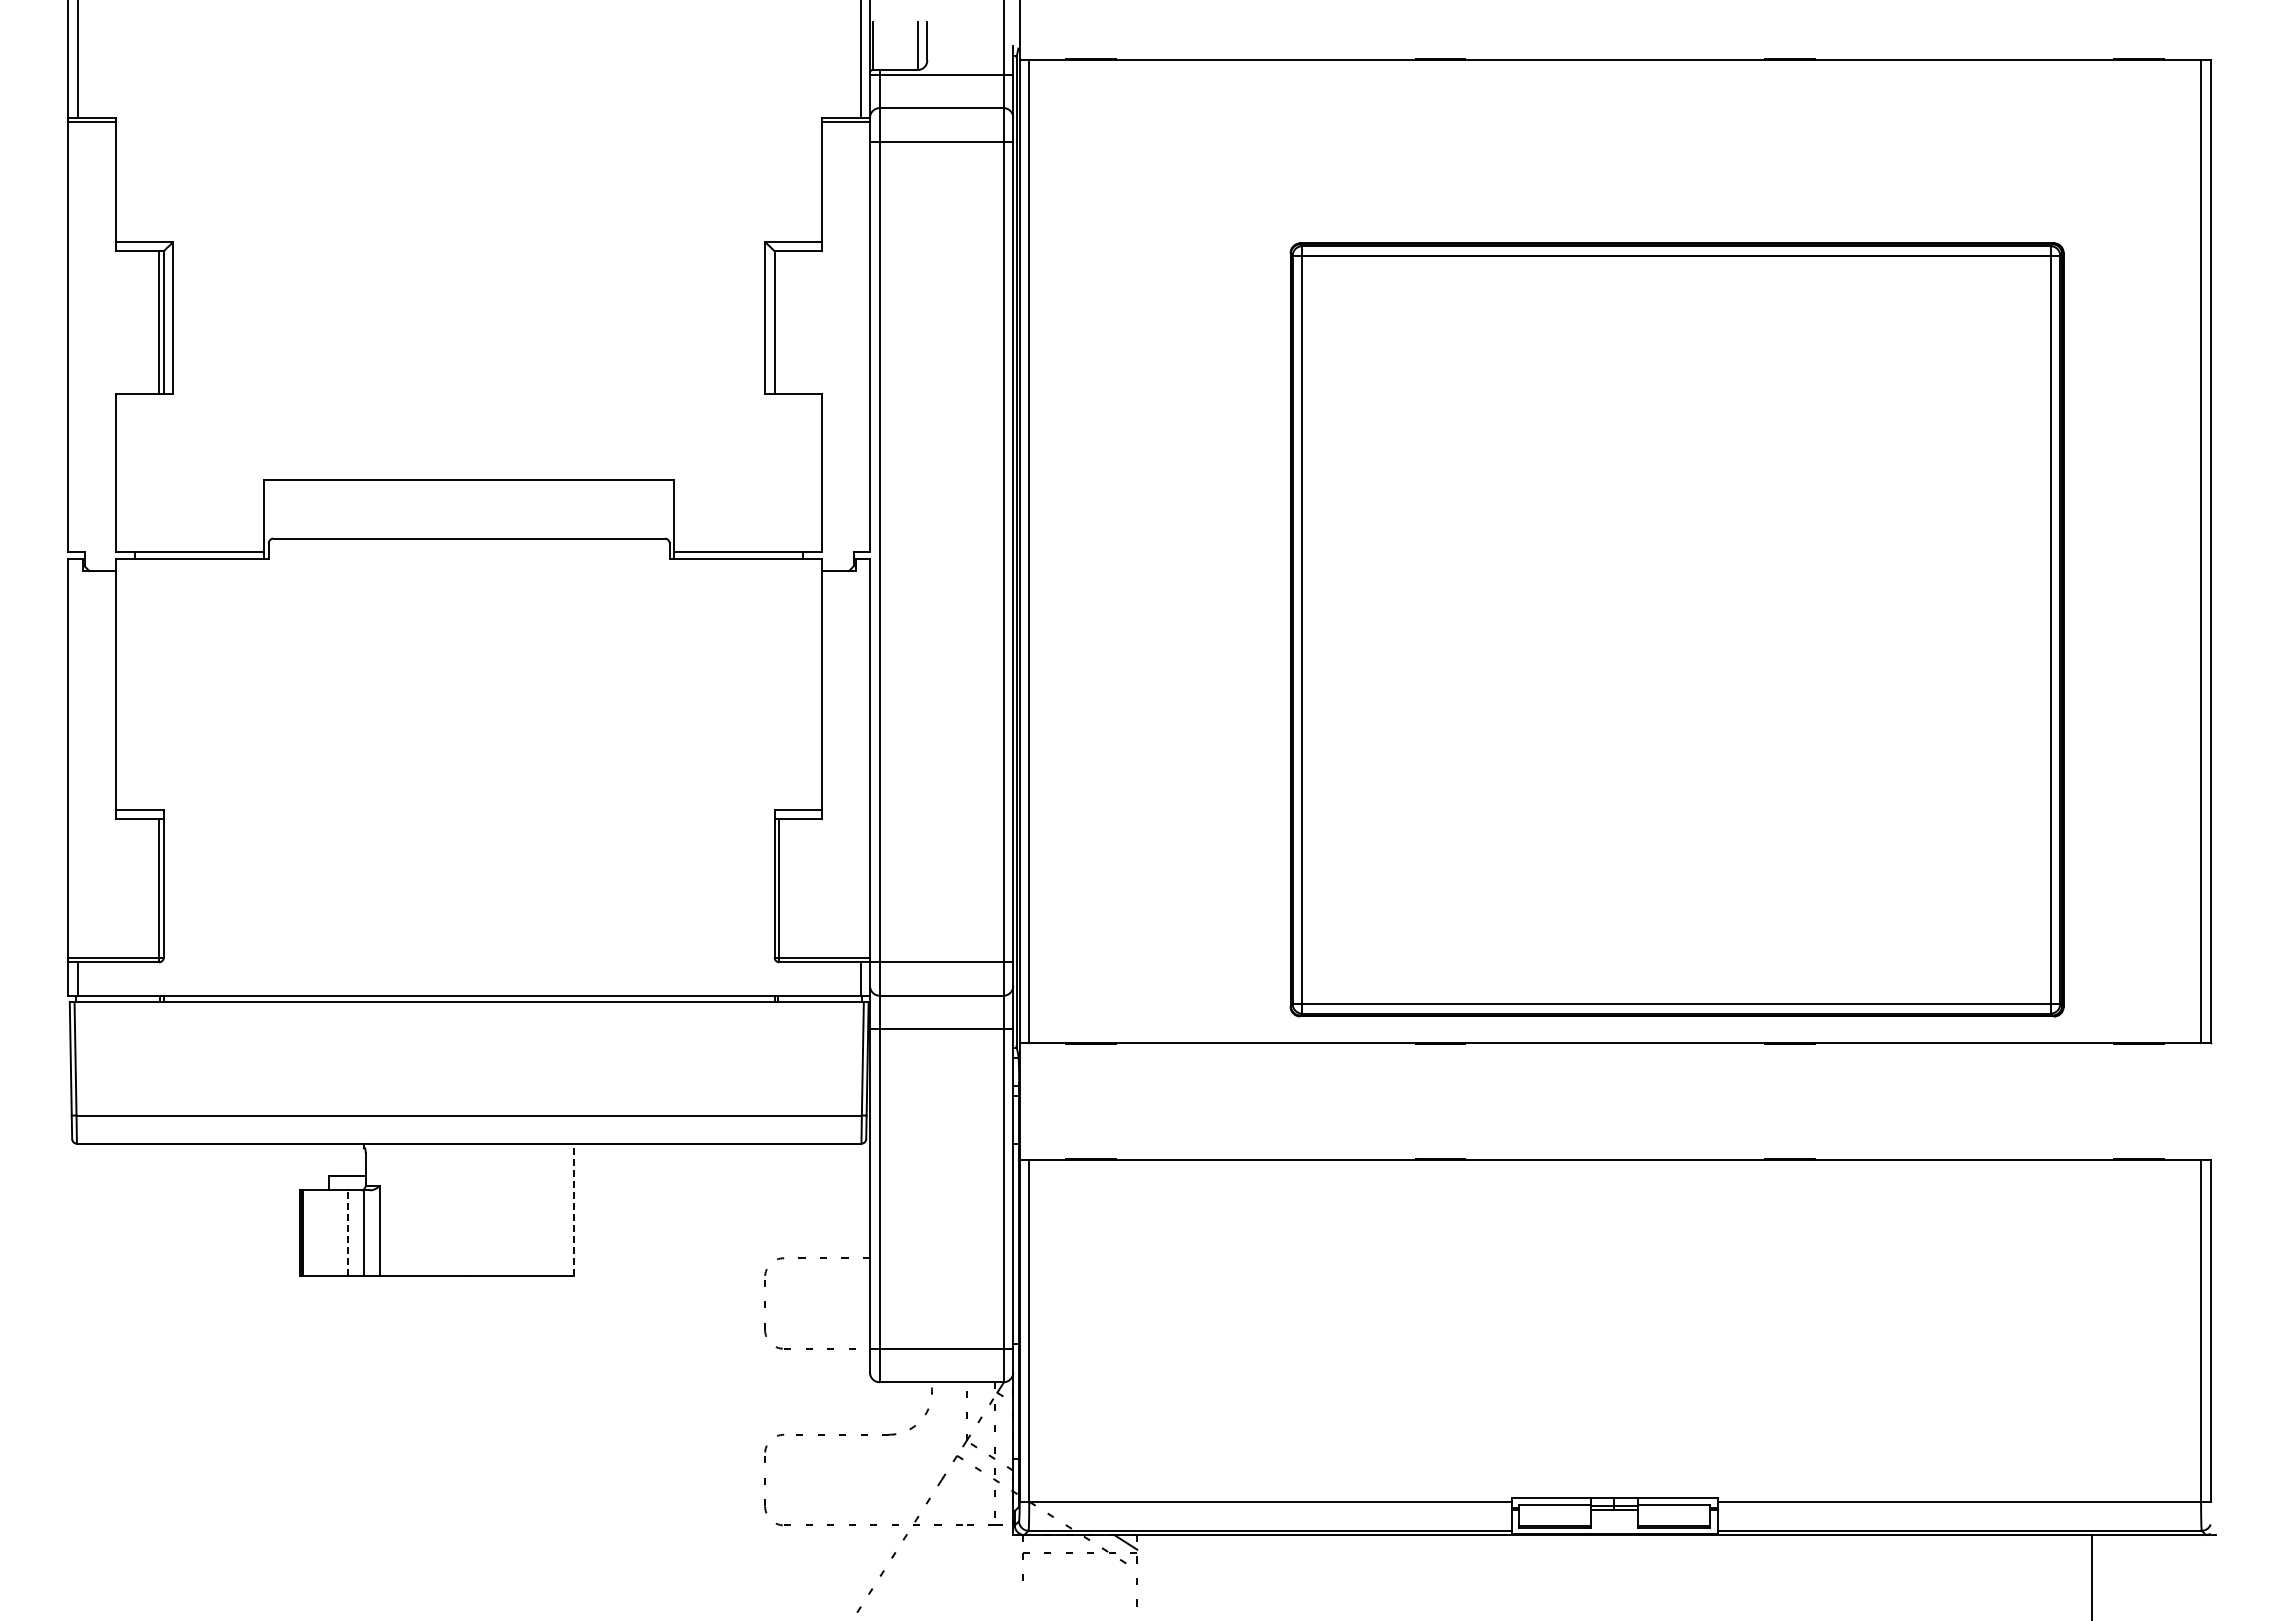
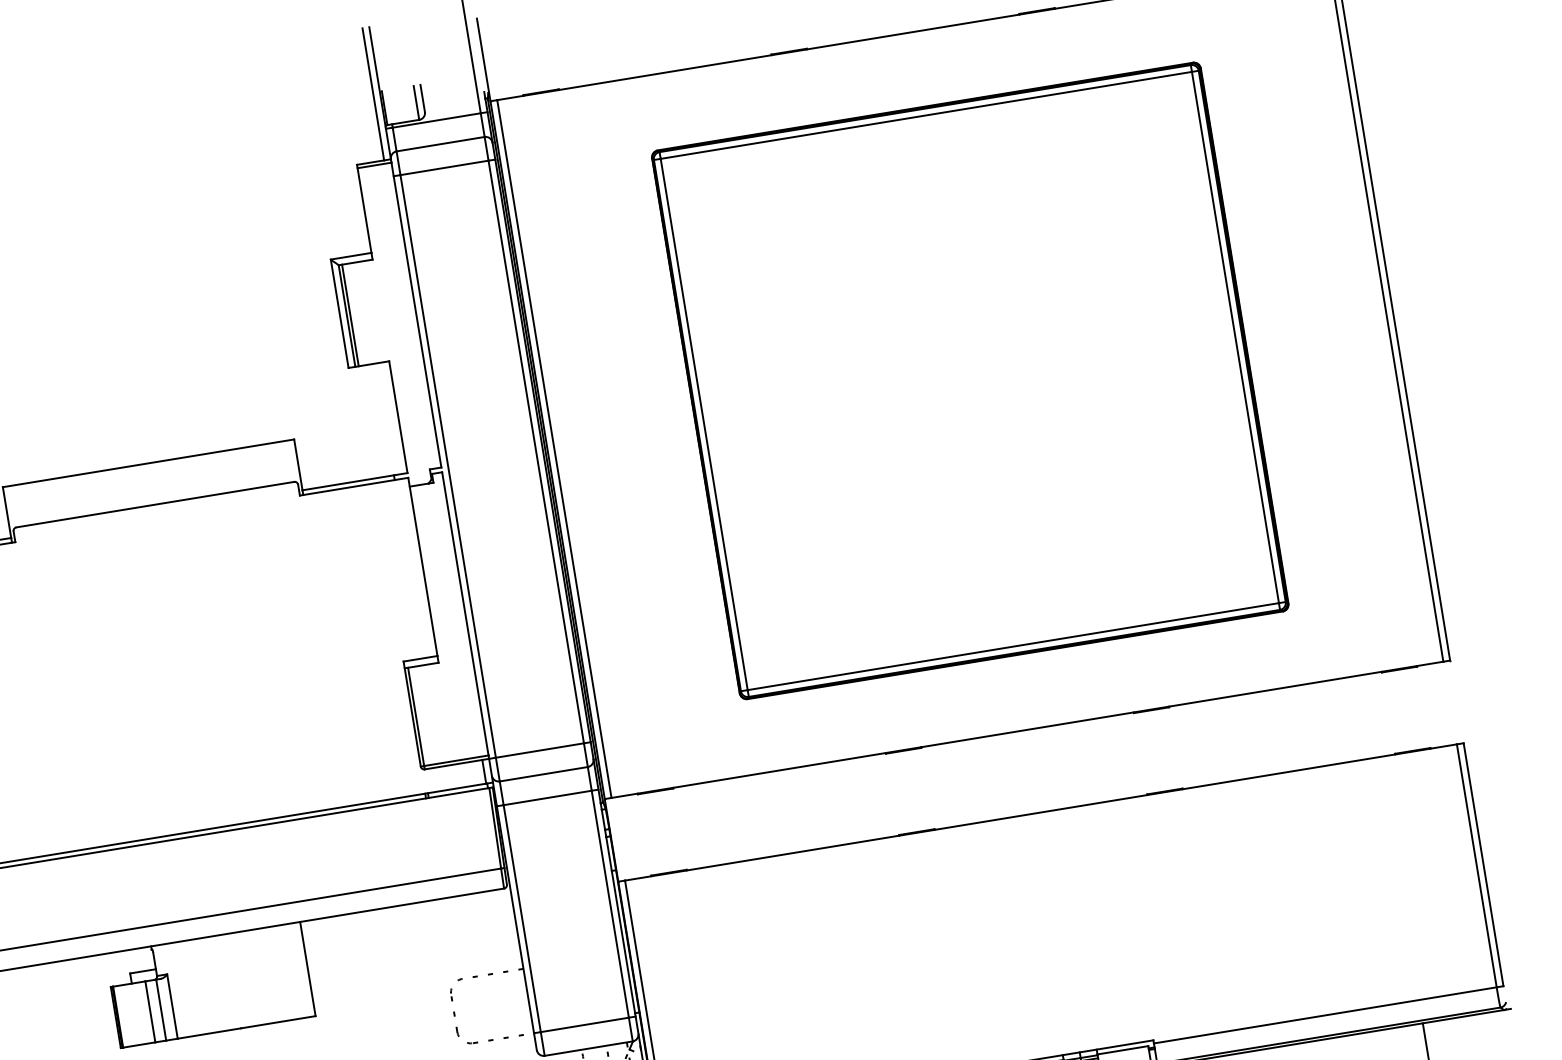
line: (779, 322) -> (350, 315), added
part: (1676, 629) -> (969, 380), moved
line: (574, 1209) -> (308, 968), dashed -> solid
line: (348, 1233) -> (150, 1011), dashed -> solid

